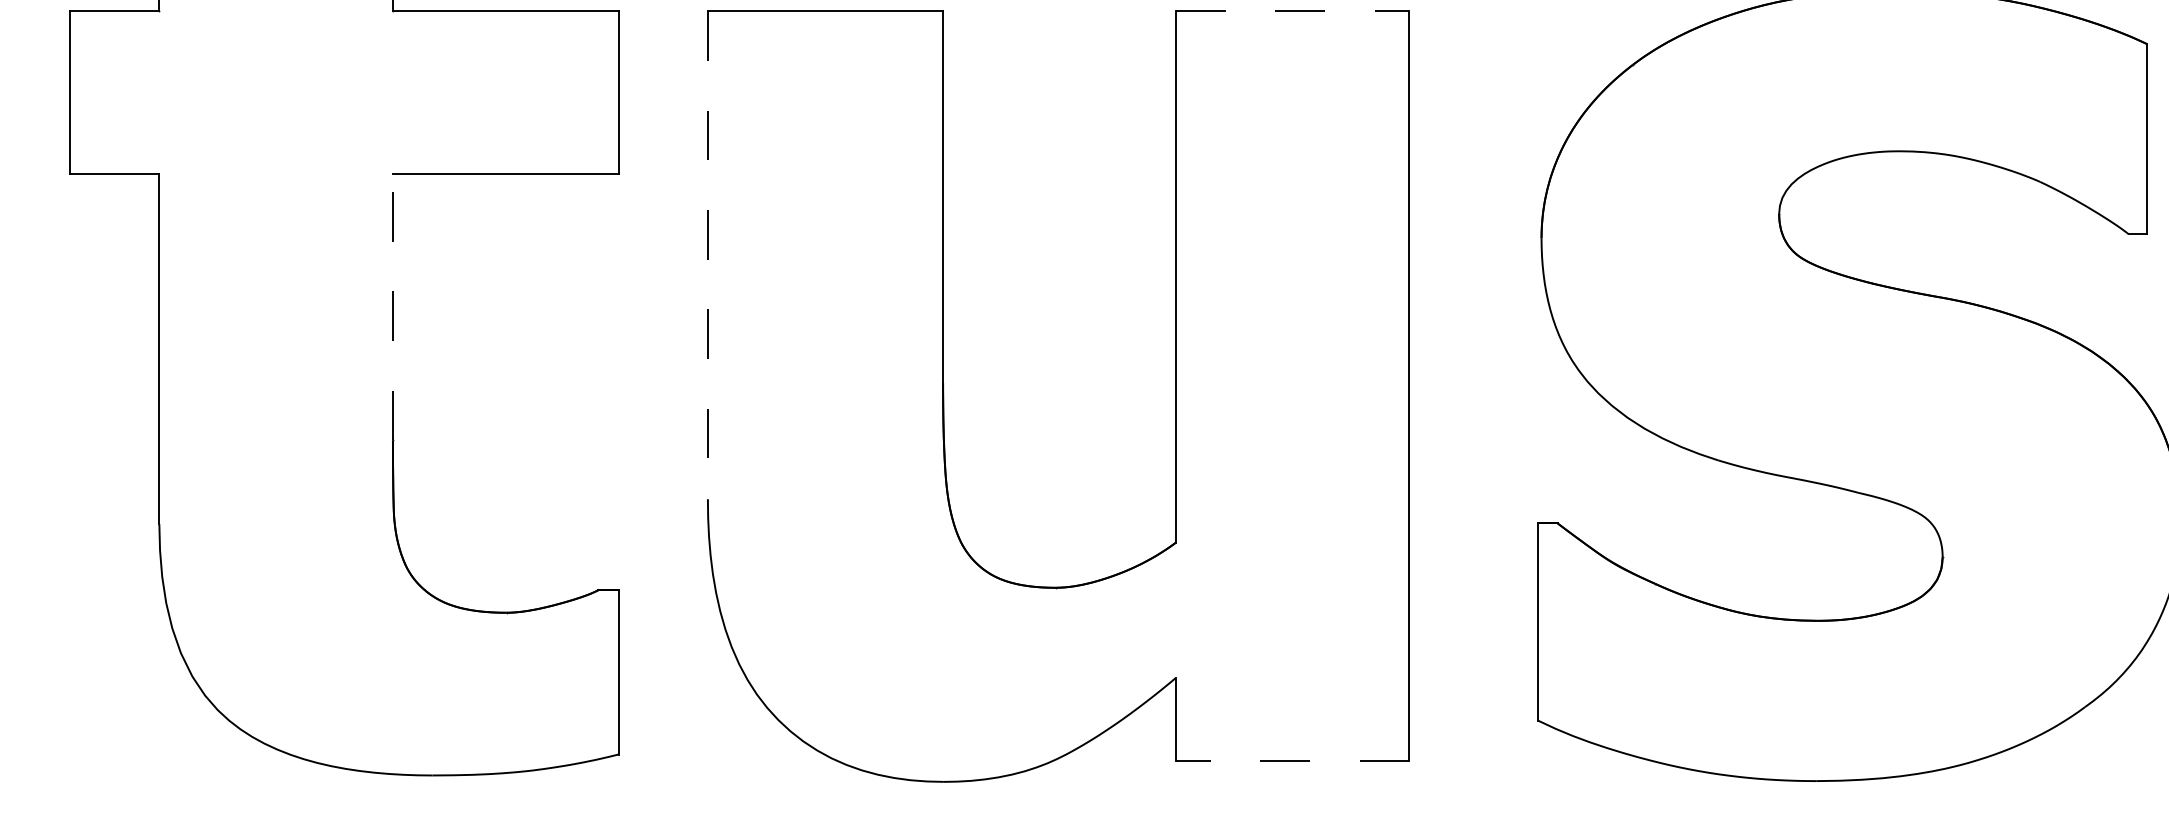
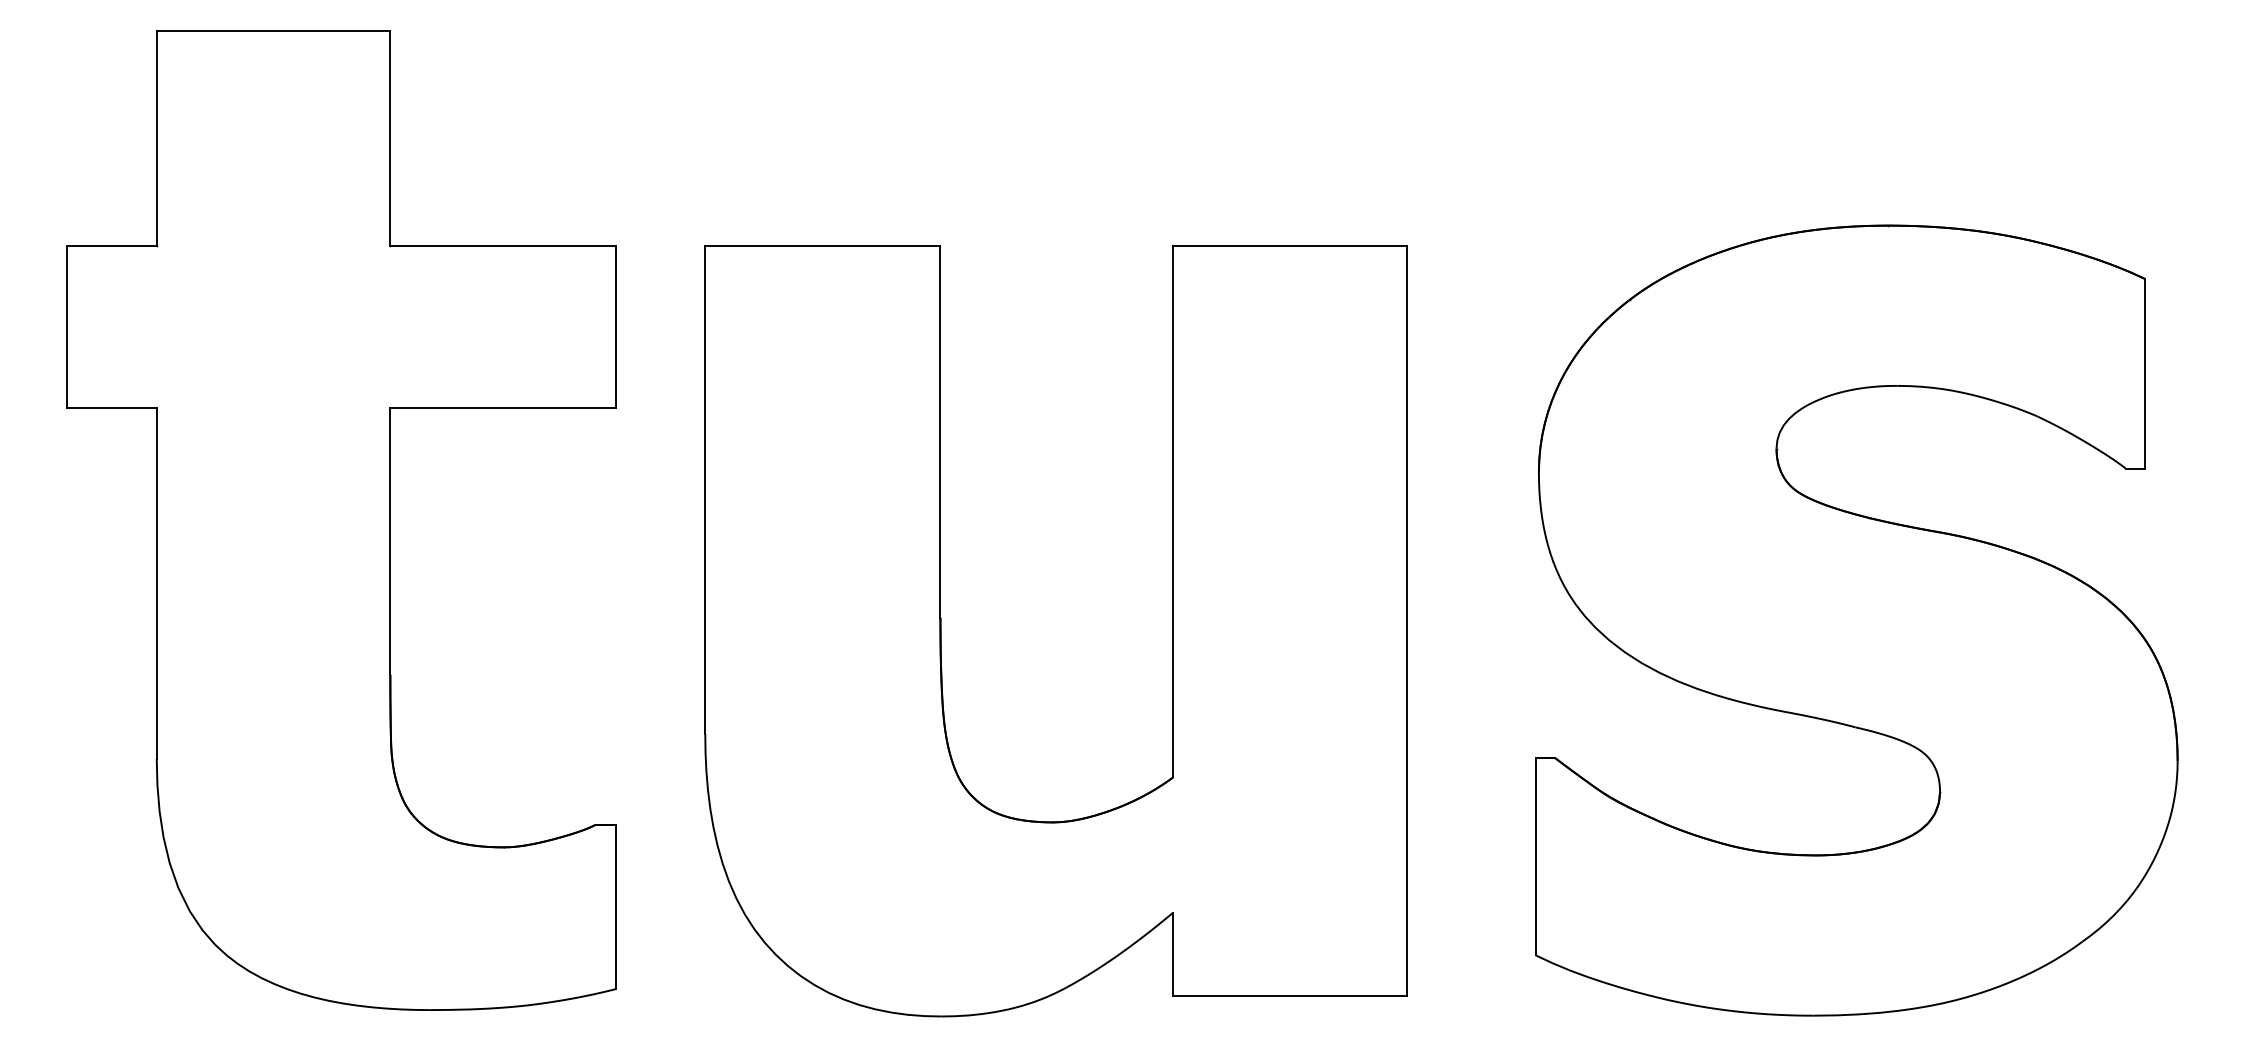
line: (1293, 10) -> (1290, 245), dashed -> solid
line: (708, 255) -> (705, 490), dashed -> solid
line: (393, 306) -> (390, 541), dashed -> solid
line: (1293, 760) -> (1290, 995), dashed -> solid

